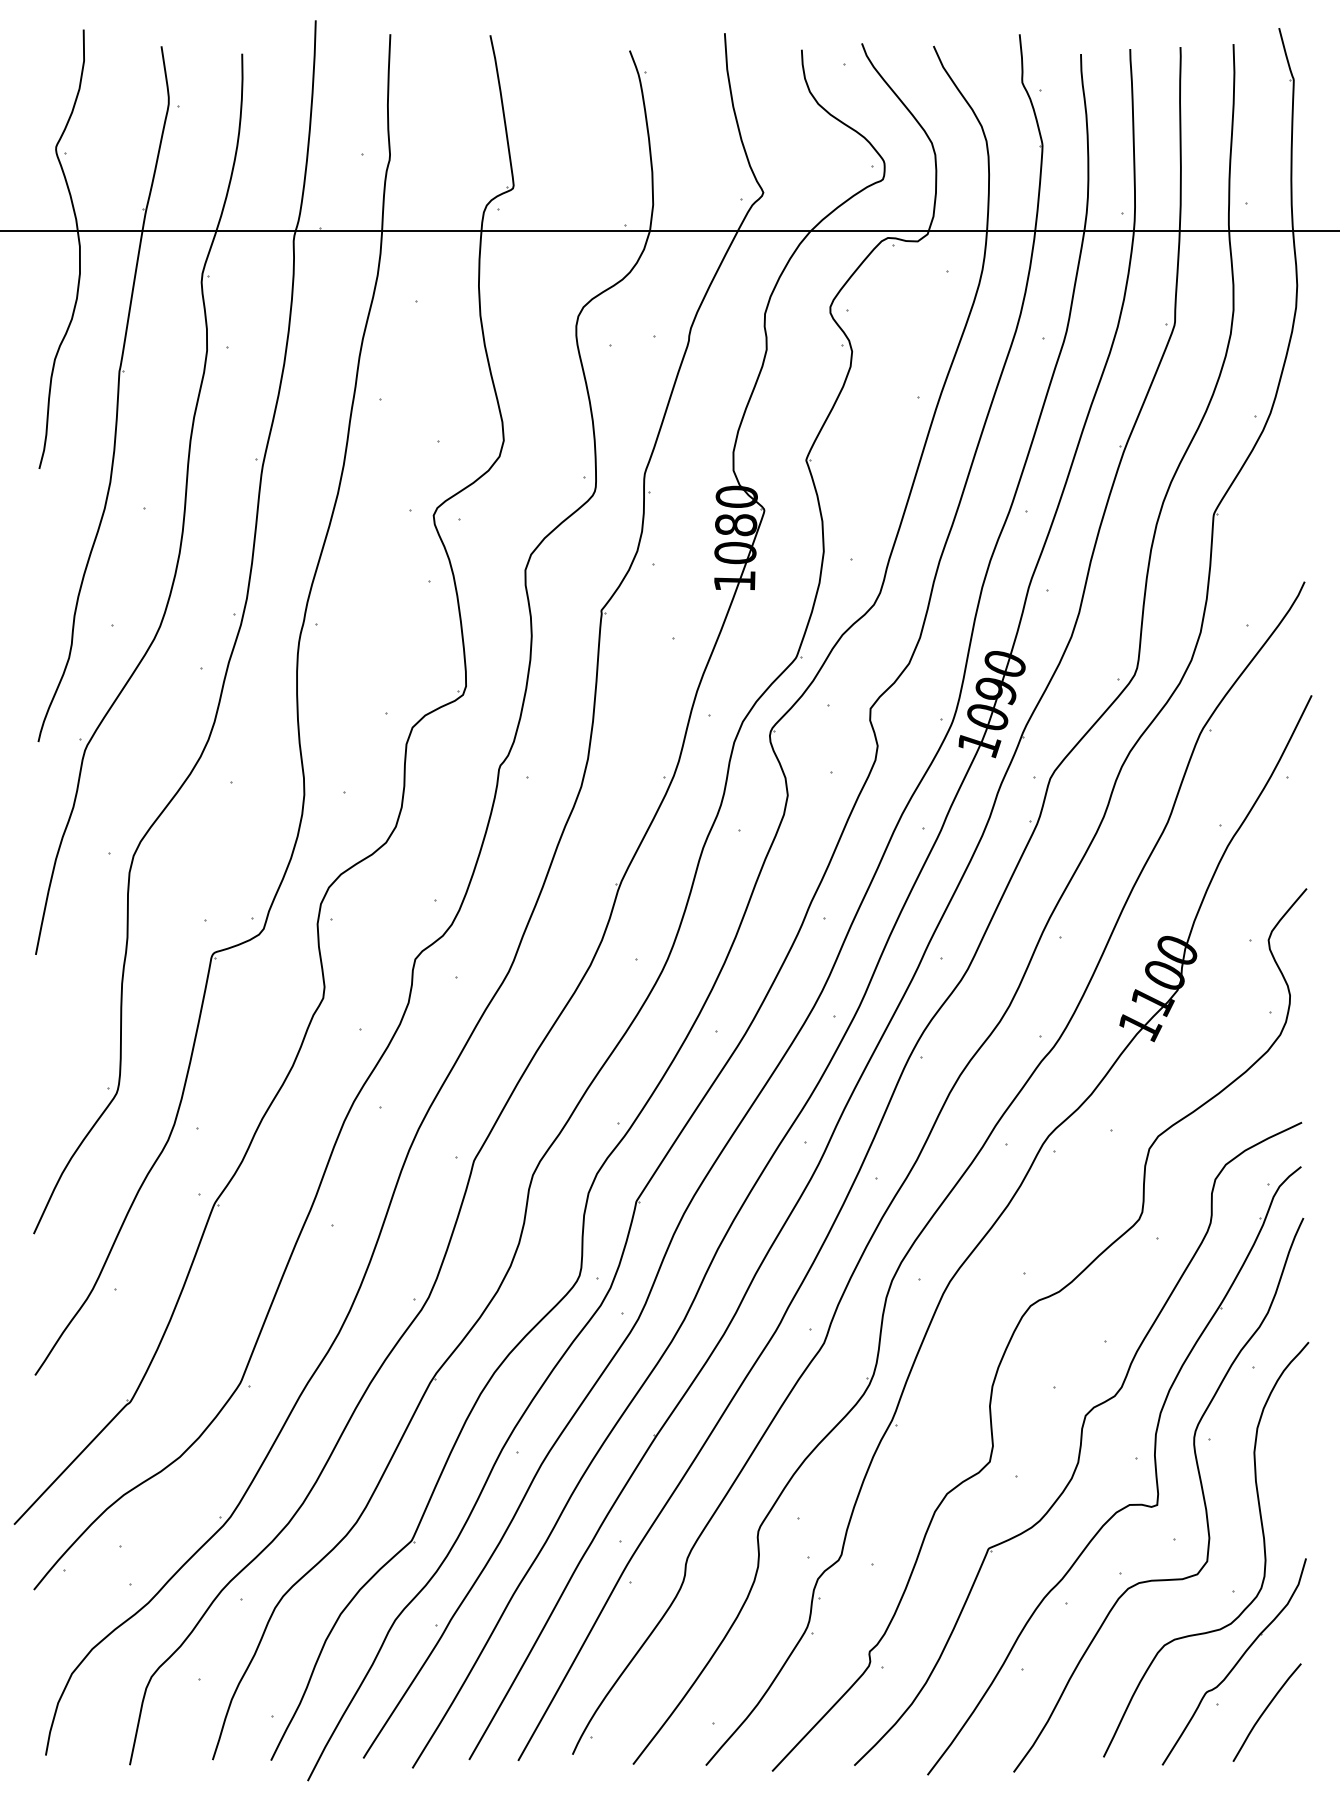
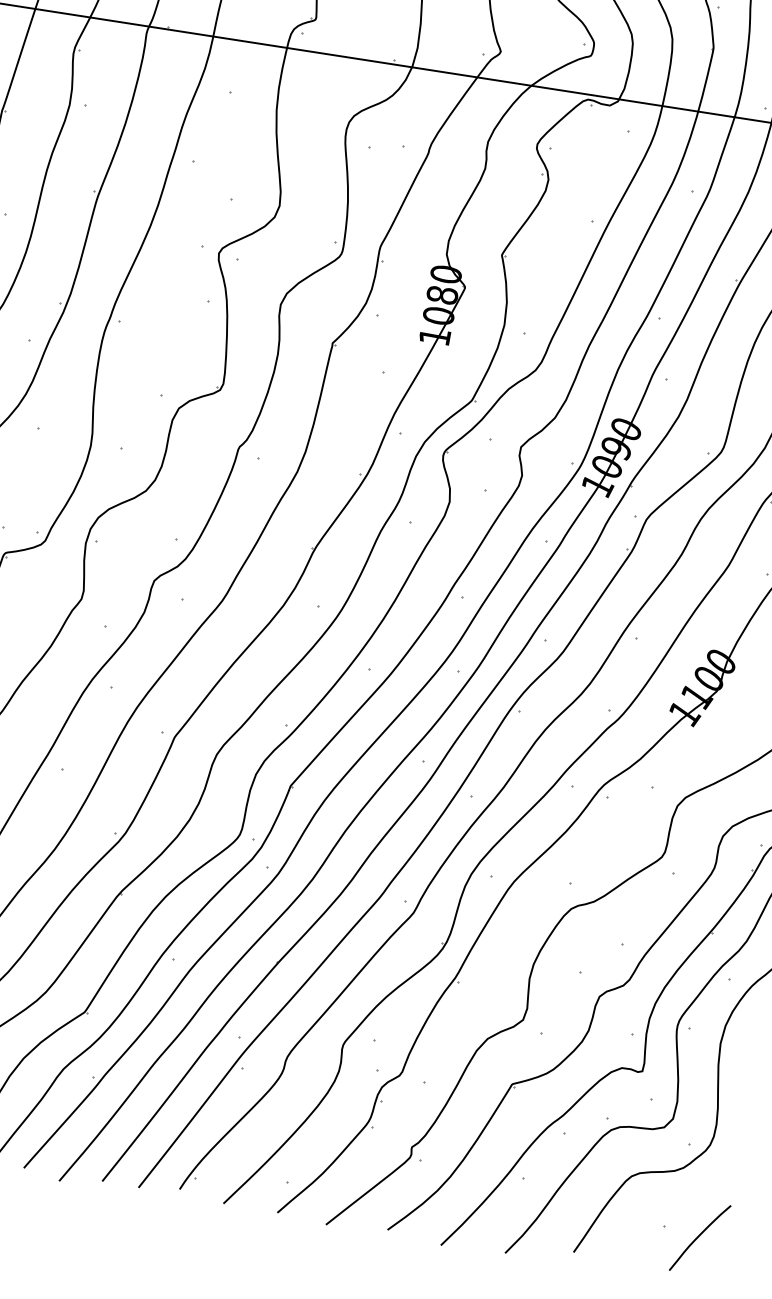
part: (1233, 1661) -> (681, 1196), removed

